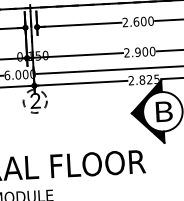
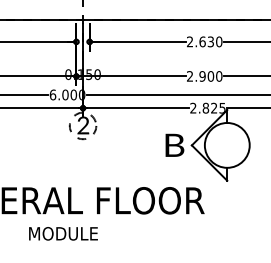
text: (143, 21) -> (210, 41), 2.600 -> 2.630
text: (163, 110) -> (174, 144), moved
fill: (147, 112) -> (209, 145), removed

